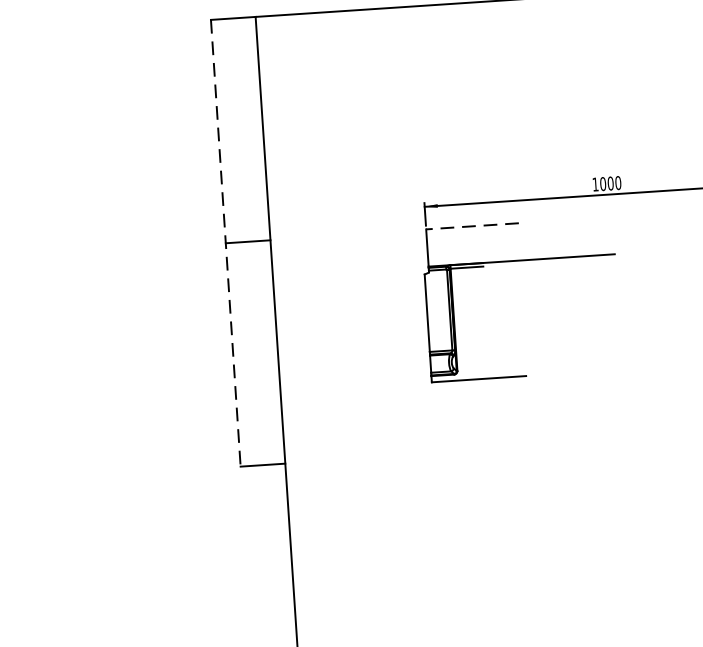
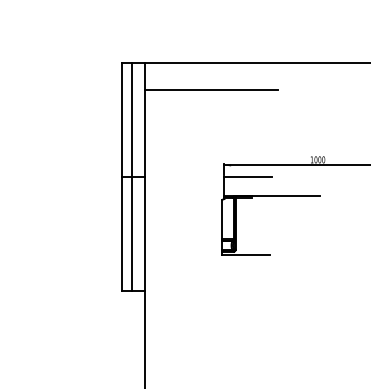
line: (389, 59) -> (211, 89), added
line: (473, 225) -> (248, 176), dashed -> solid
line: (244, 242) -> (131, 177), added
line: (226, 243) -> (122, 177), dashed -> solid

